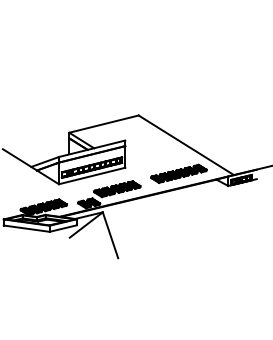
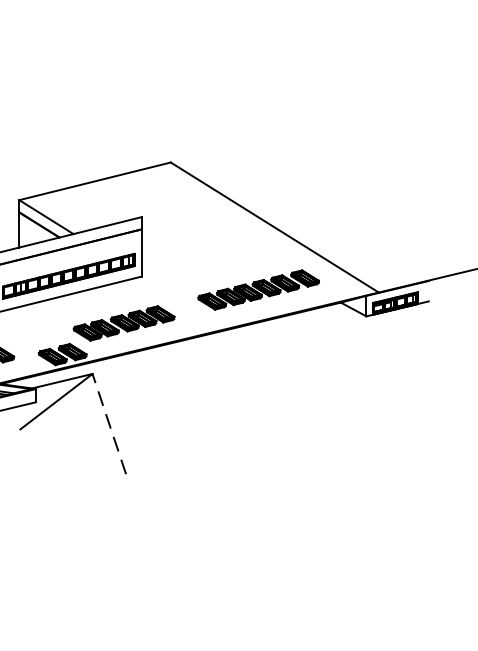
line: (110, 234) -> (109, 422), solid -> dashed

